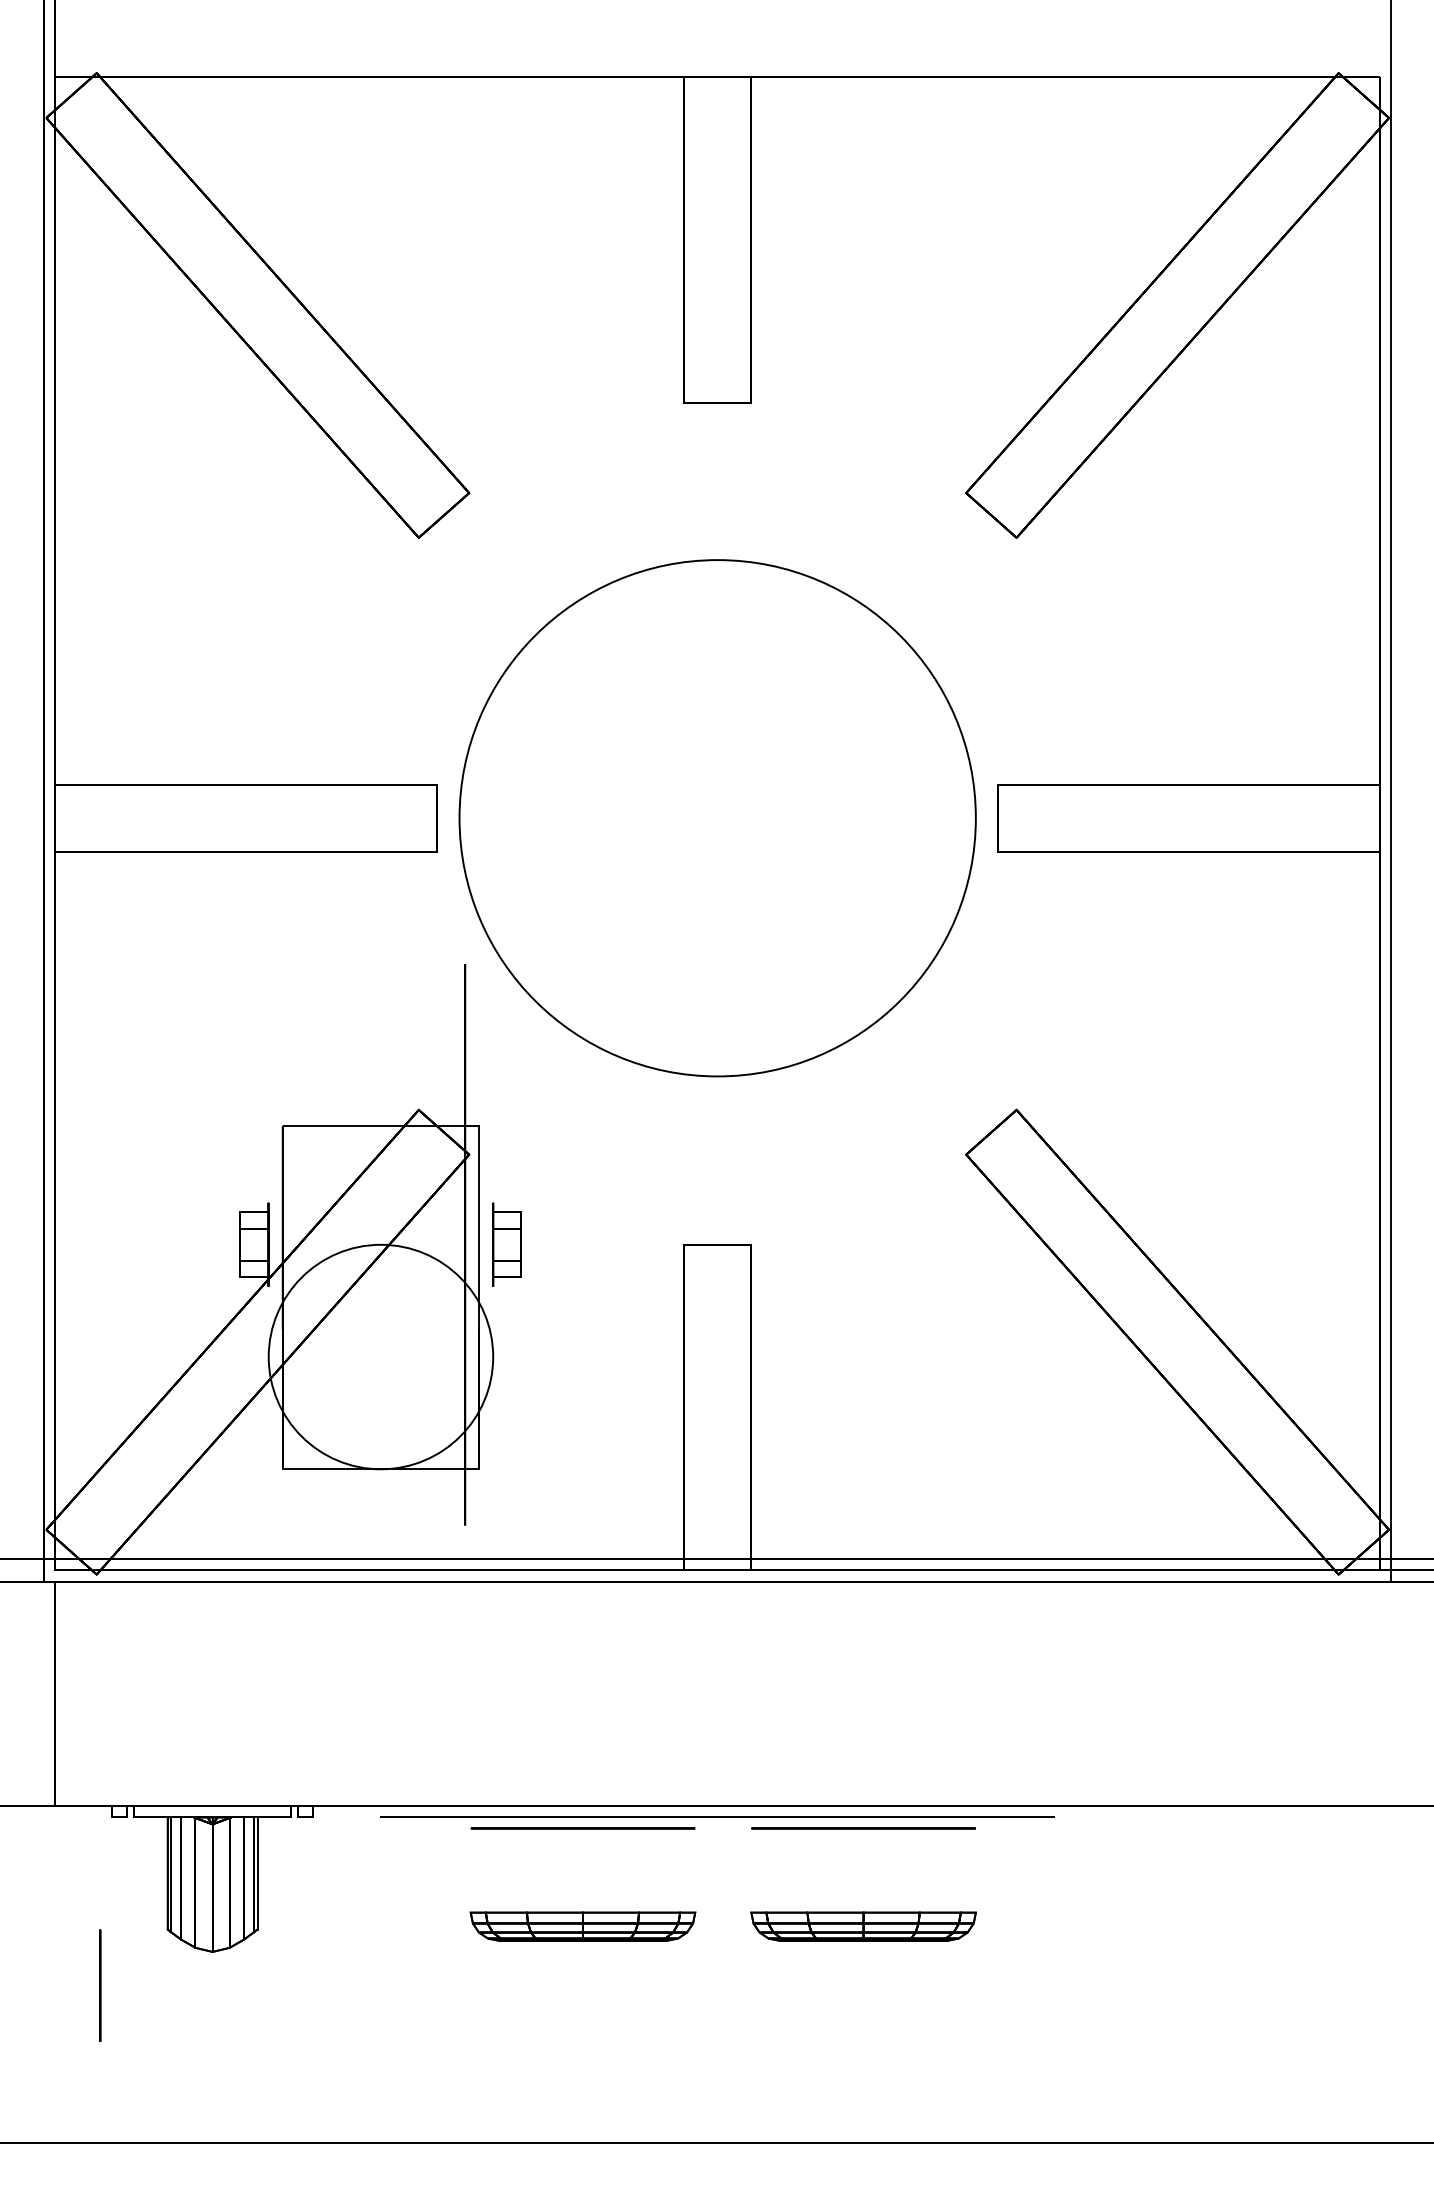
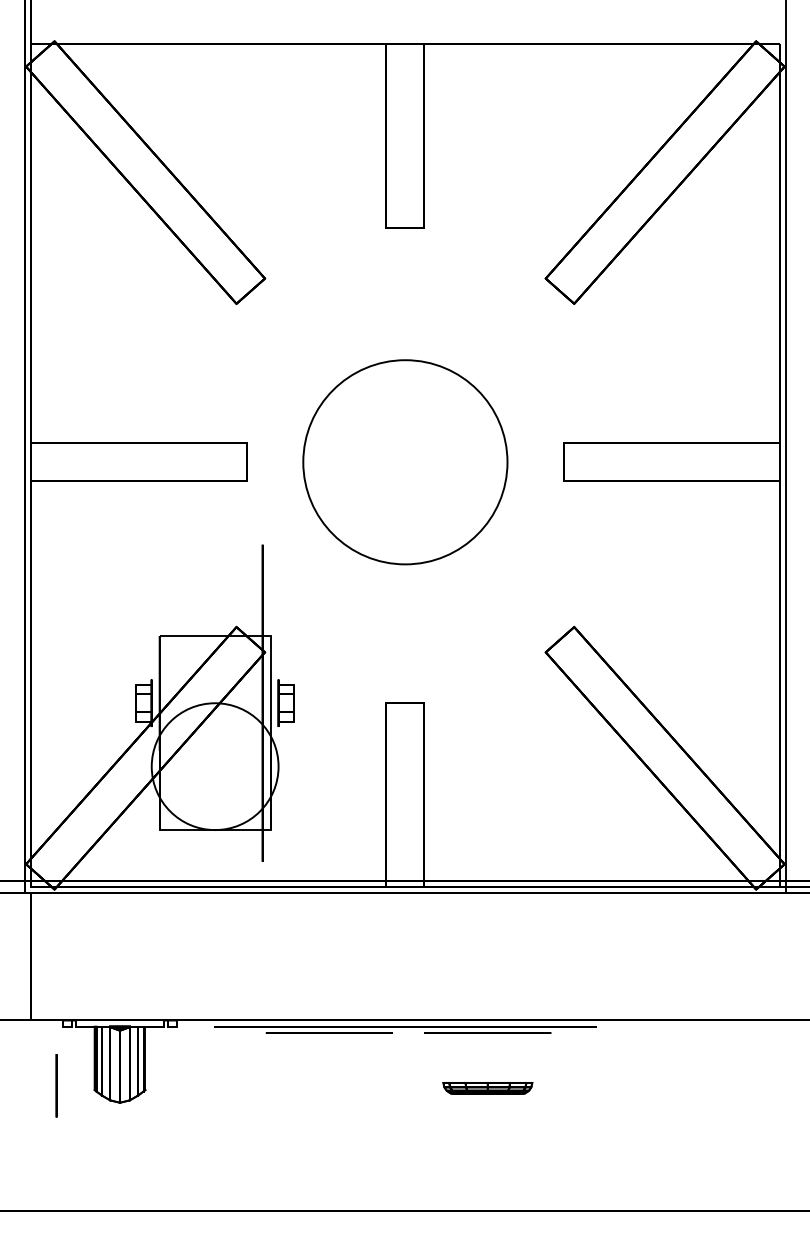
circle: (717, 818) -> (405, 462), size x0.7
part: (581, 1926) -> (328, 1088), removed
part: (863, 1926) -> (487, 1088), size x0.7
circle: (100, 1985) -> (56, 1085), moved

